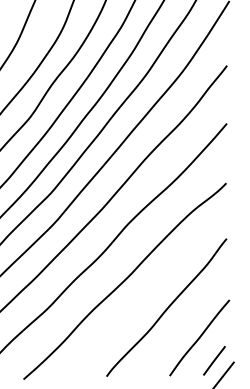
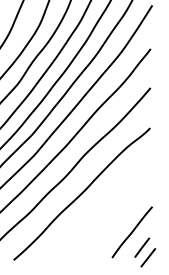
curve: (167, 307) -> (110, 211), removed

